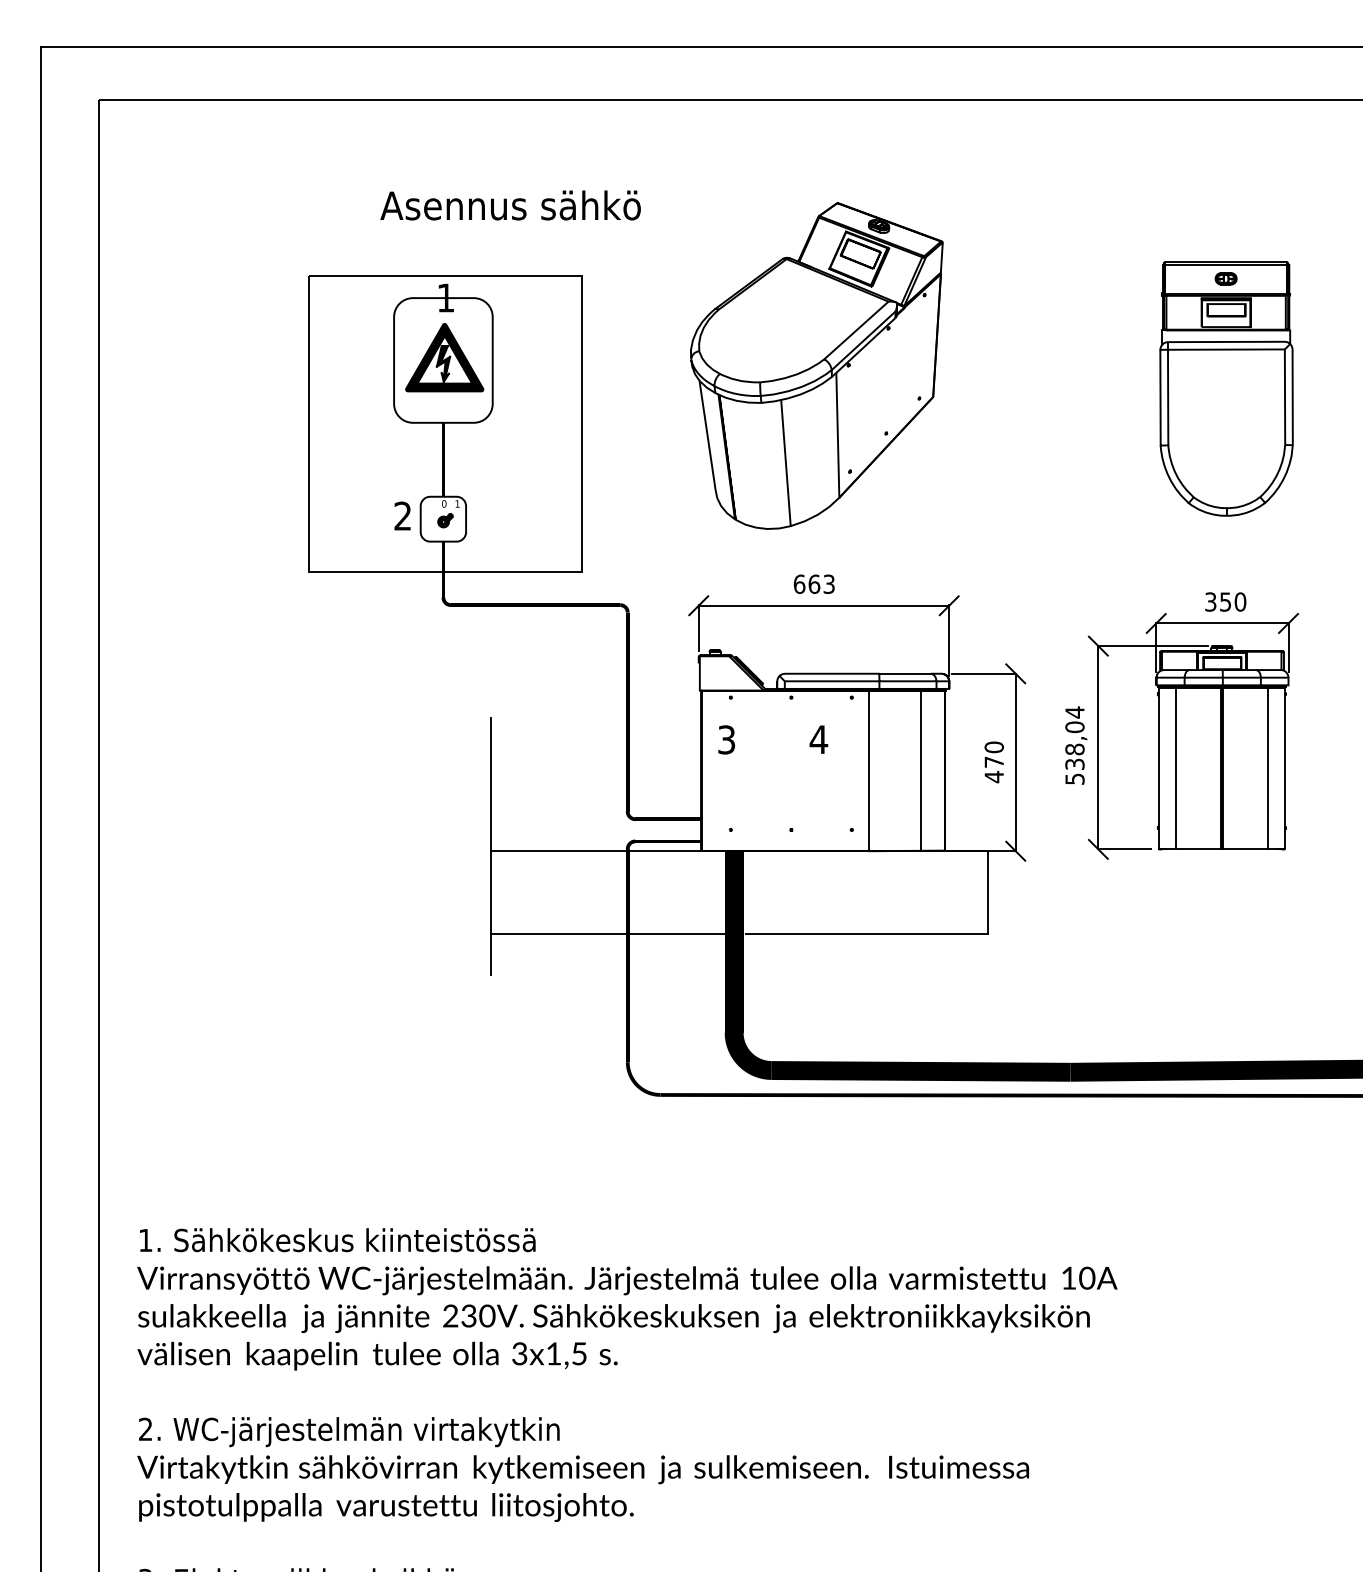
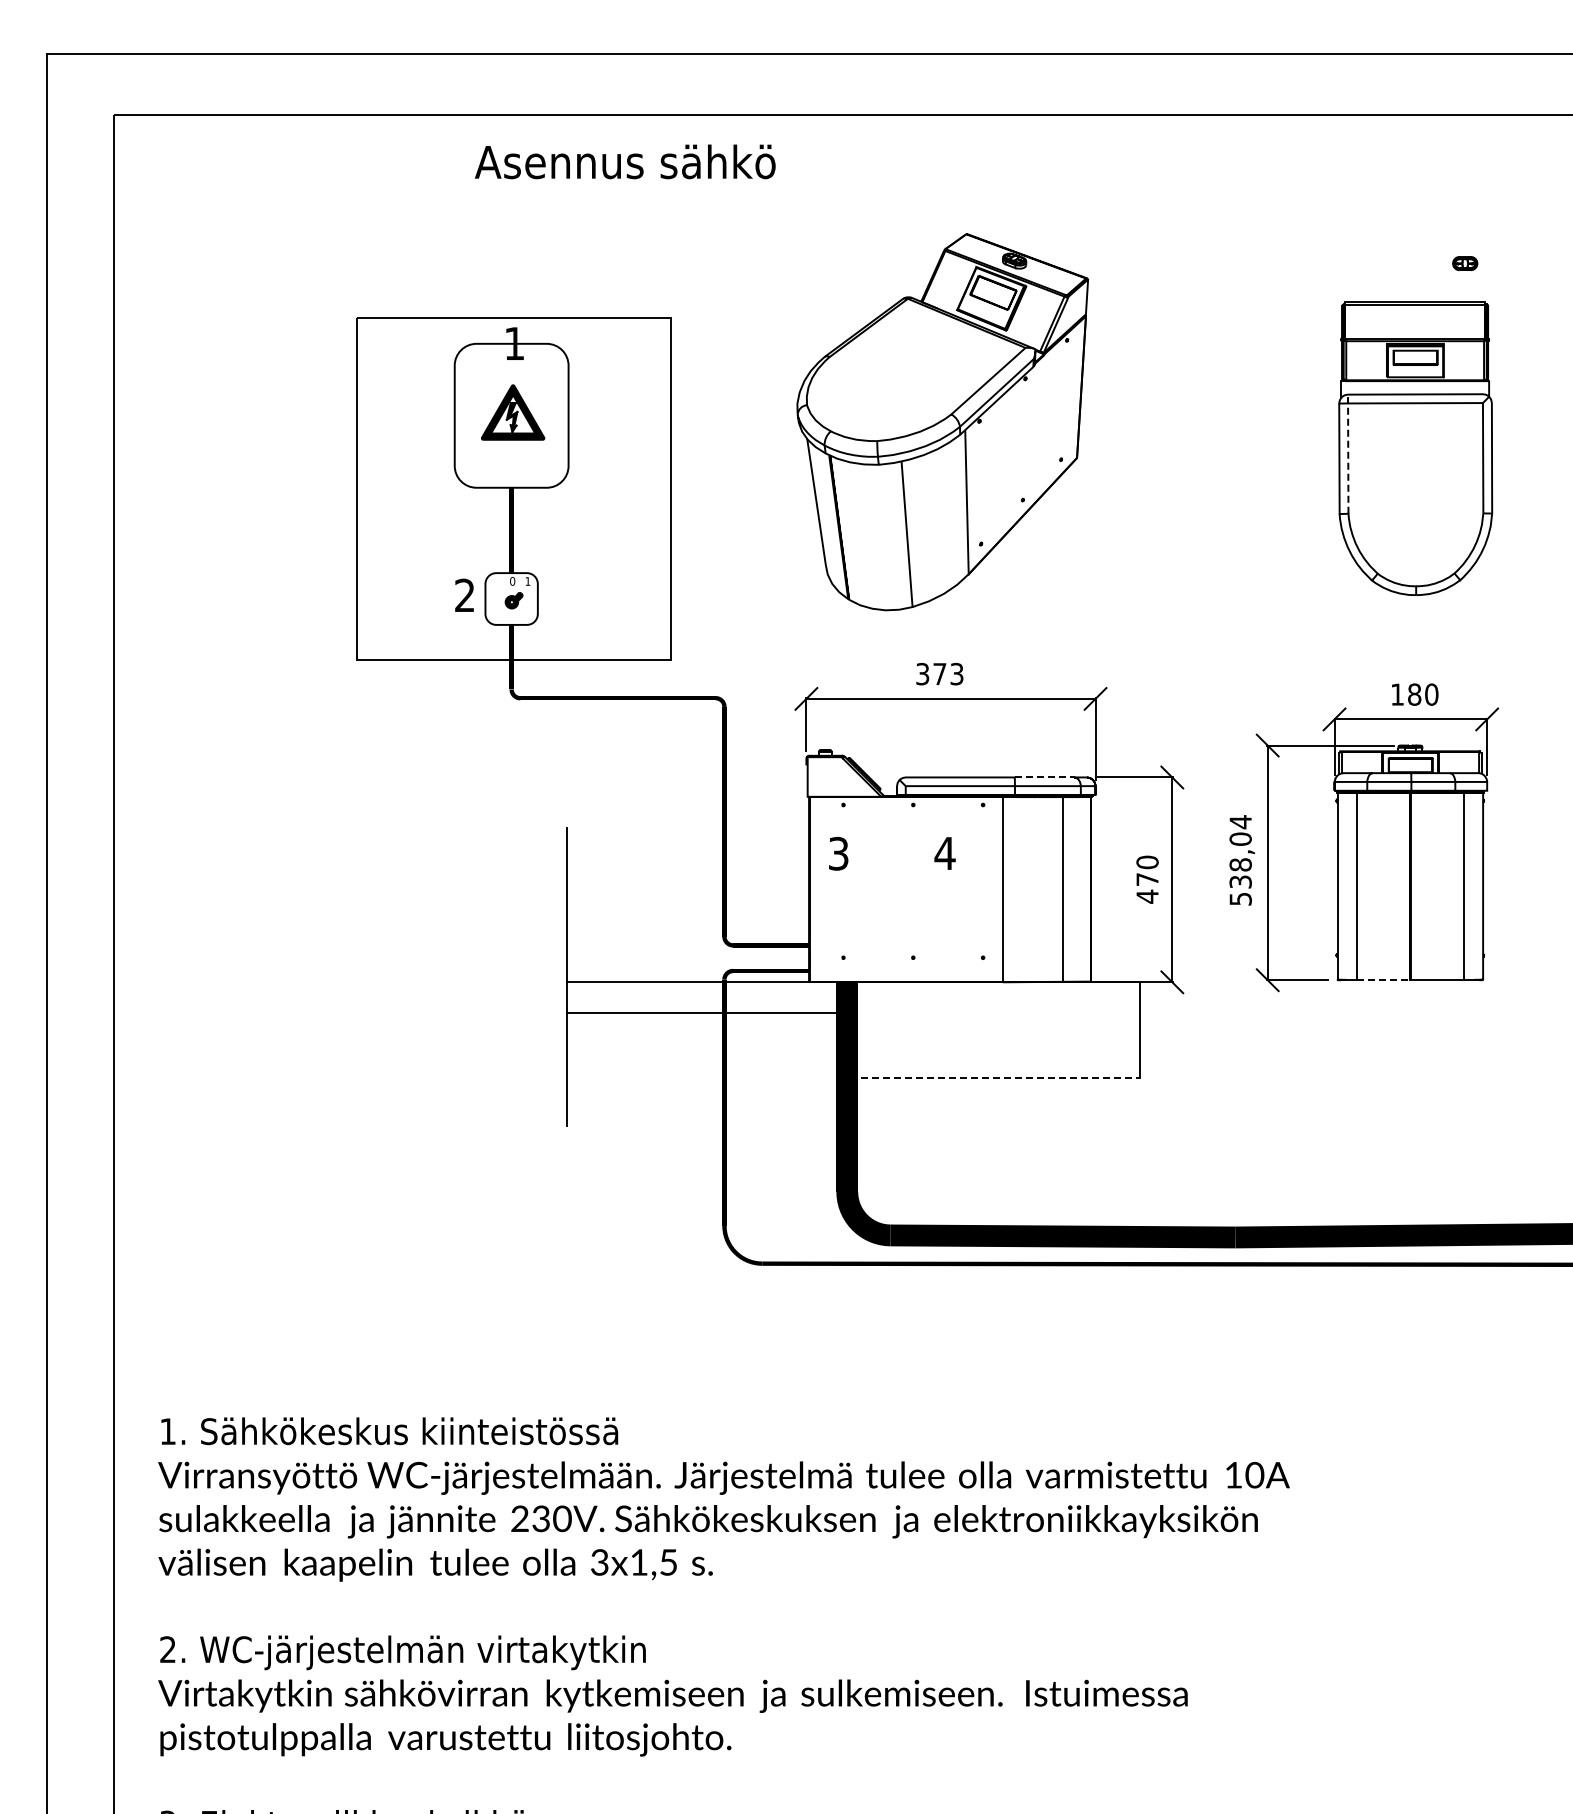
text: (510, 205) -> (625, 161), moved
part: (1226, 278) -> (1465, 263), moved
part: (444, 357) -> (512, 412), size x0.7
line: (1168, 393) -> (1348, 453), solid -> dashed
text: (807, 583) -> (931, 673), 663 -> 373
text: (1218, 601) -> (1406, 694), 350 -> 180
line: (905, 673) -> (1045, 777), solid -> dashed
line: (1198, 848) -> (1383, 979), solid -> dashed
line: (611, 933) -> (705, 1012), moved
line: (866, 933) -> (1000, 1077), solid -> dashed

